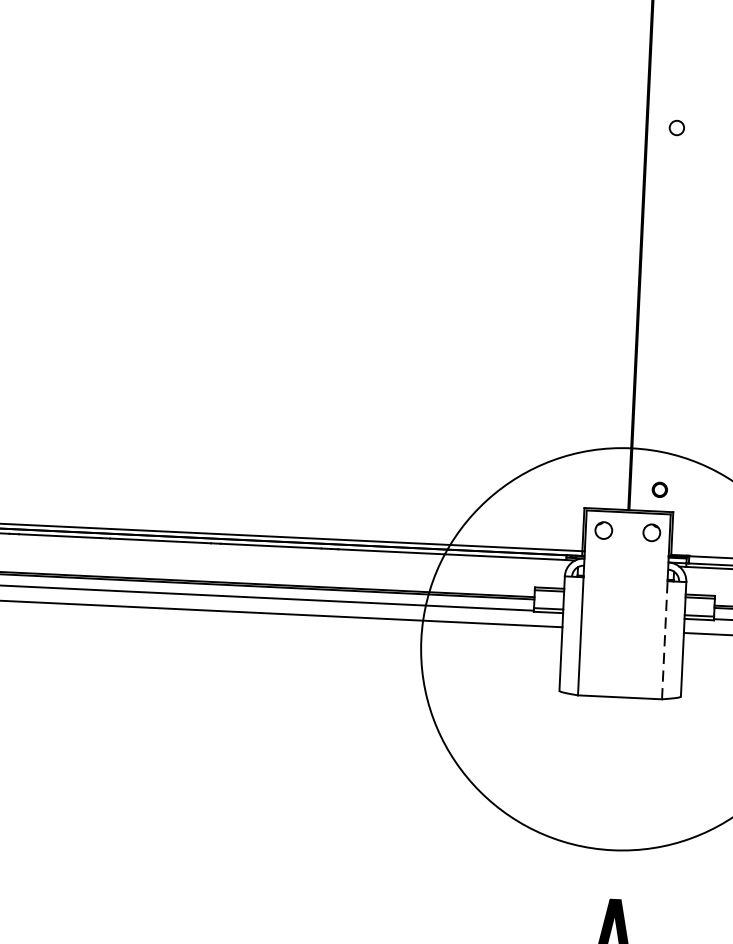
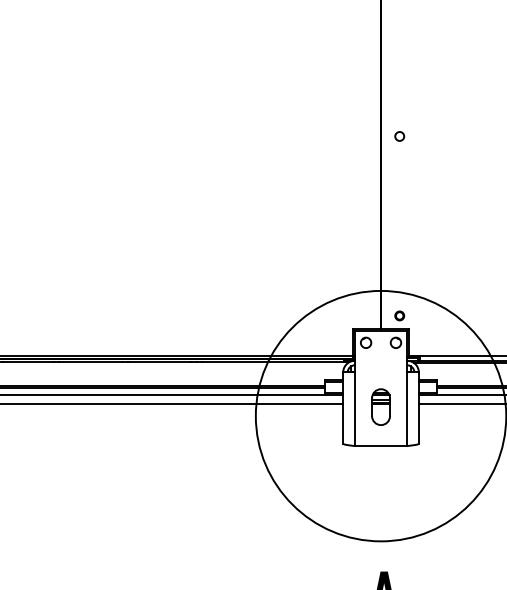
circle: (676, 128) -> (399, 136), moved
part: (622, 633) -> (380, 406), added
line: (665, 640) -> (407, 409), dashed -> solid

